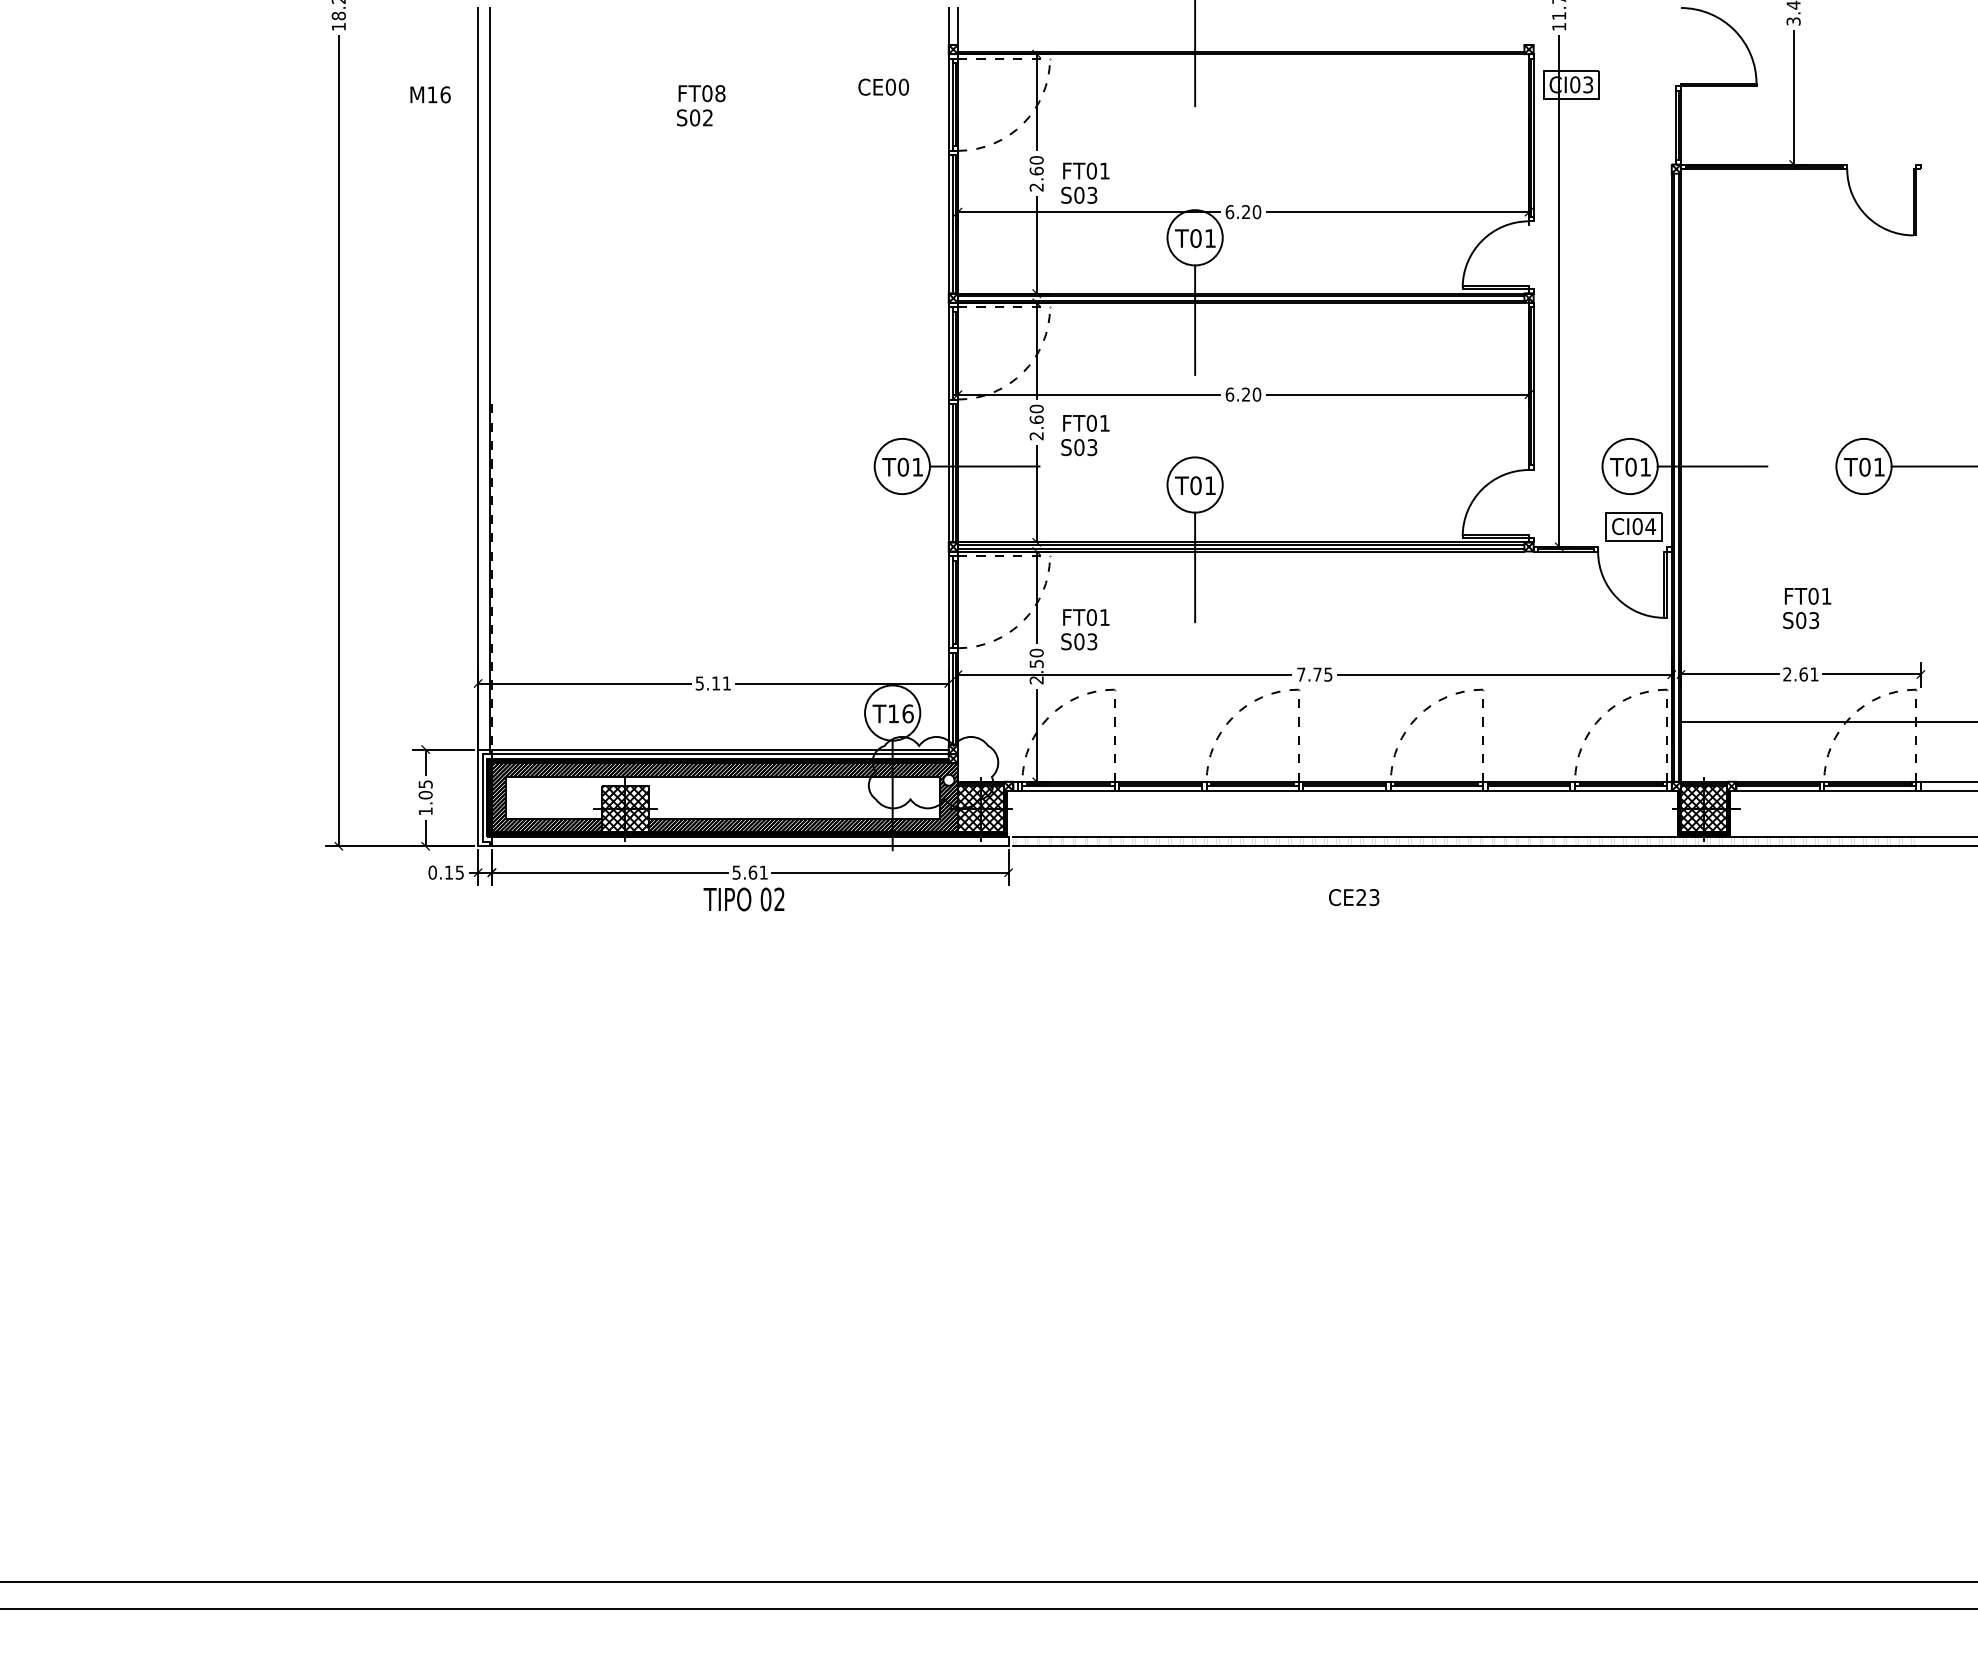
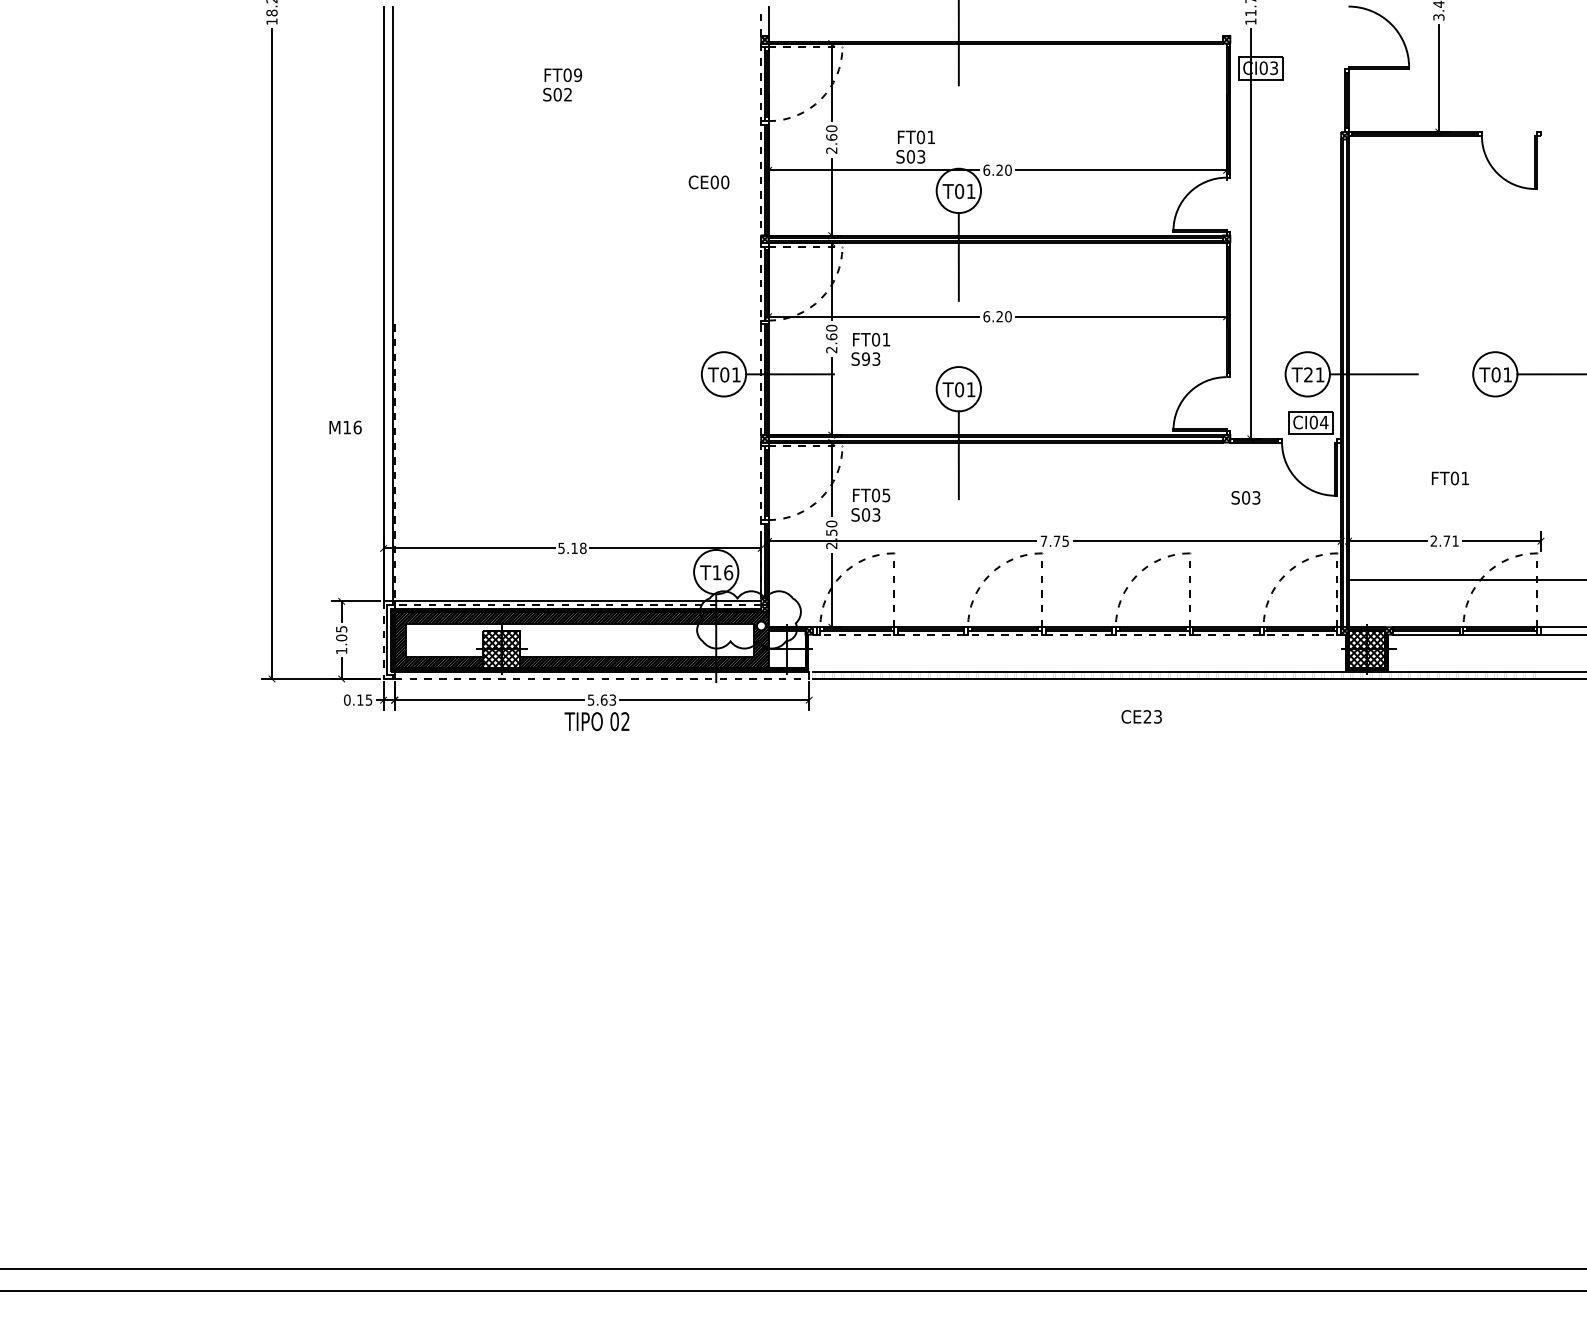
text: (883, 86) -> (708, 181), moved
text: (720, 93) -> (578, 75), FT08 -> FT09
text: (430, 94) -> (345, 427), moved
text: (1085, 182) -> (915, 146), moved
line: (948, 376) -> (761, 302), solid -> dashed
text: (1079, 447) -> (866, 359), S03 -> S93
text: (1630, 466) -> (1308, 374), T01 -> T21
text: (1104, 617) -> (886, 495), FT01 -> FT05
text: (1800, 620) -> (1245, 497), moved
text: (1803, 674) -> (1446, 541), 2.61 -> 2.71
text: (726, 683) -> (582, 548), 5.11 -> 5.18
line: (719, 754) -> (577, 605), solid -> dashed
line: (1347, 791) -> (1081, 635), solid -> dashed
line: (478, 798) -> (384, 640), solid -> dashed
hatch: (980, 809) -> (786, 649), removed
line: (750, 846) -> (602, 679), solid -> dashed
text: (763, 872) -> (612, 699), 5.61 -> 5.63
text: (1354, 897) -> (1142, 716), moved

